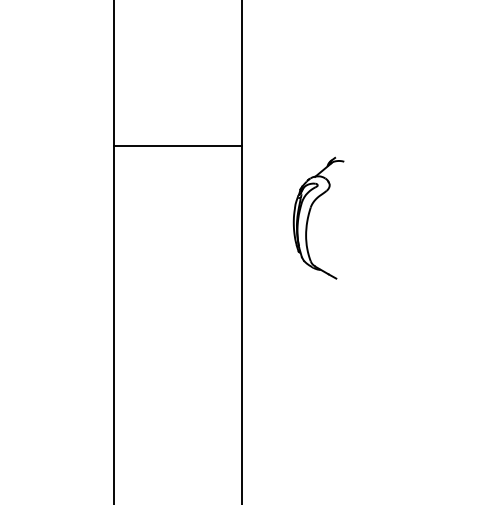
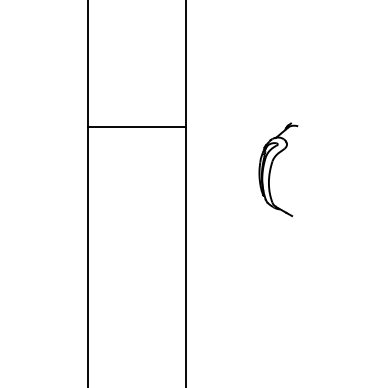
line: (177, 146) -> (136, 127), moved
part: (309, 217) -> (271, 169), moved

